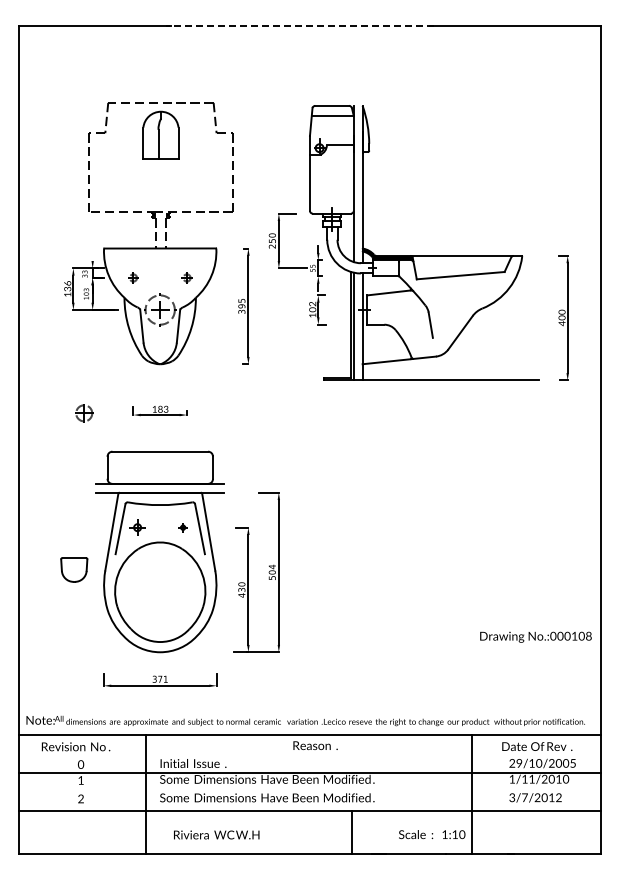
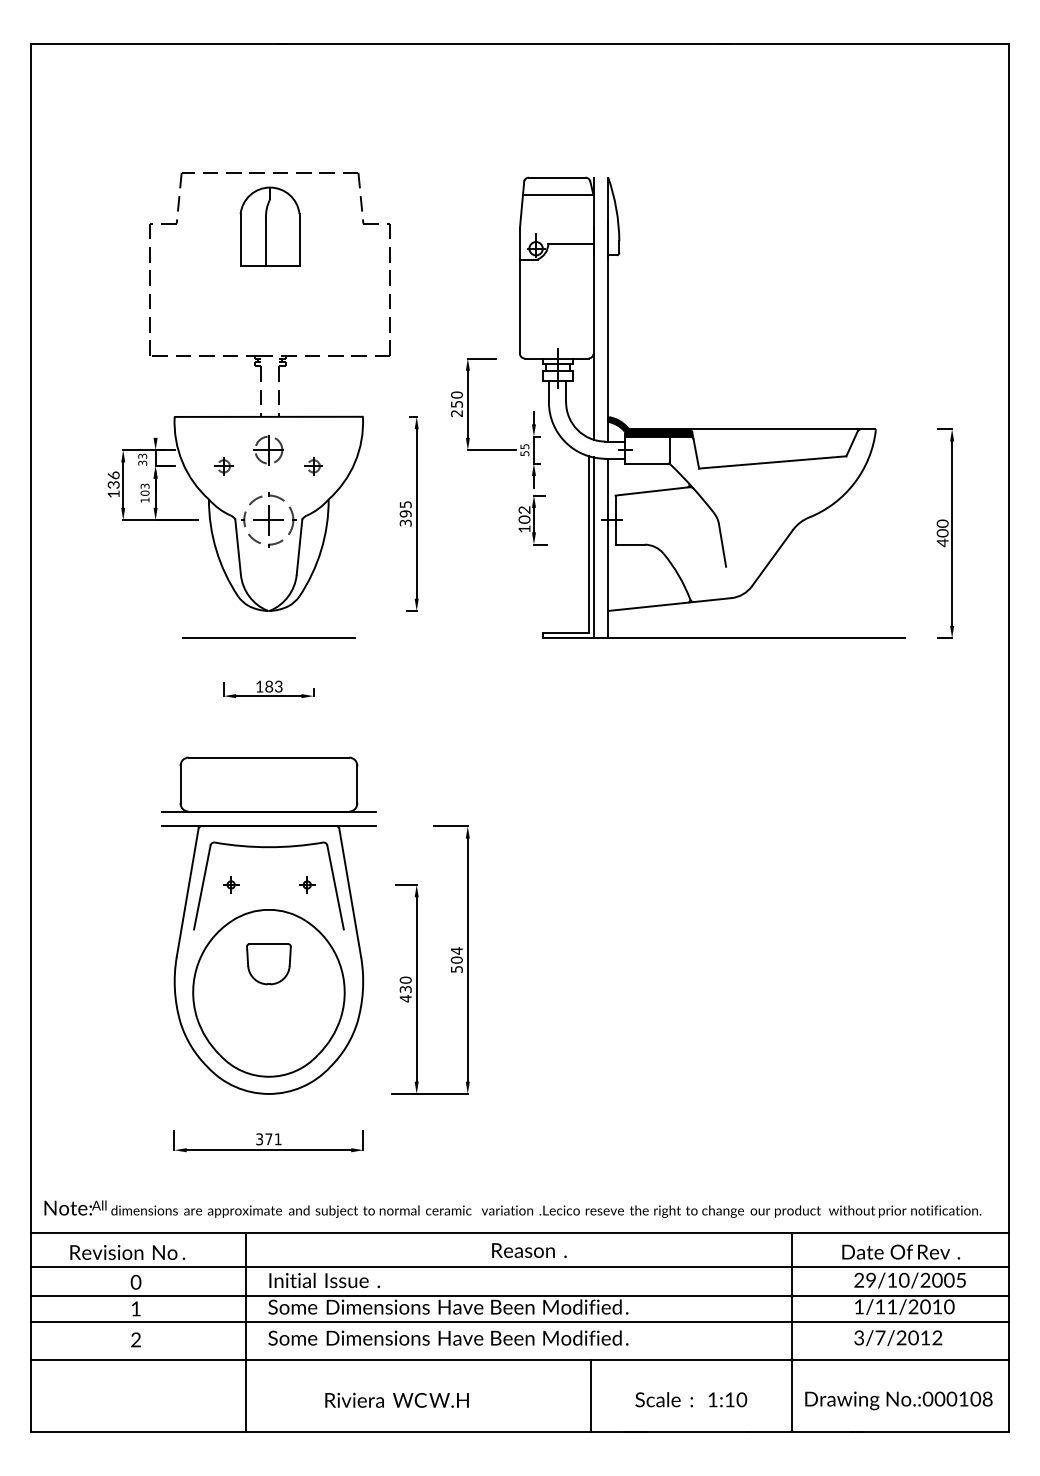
line: (299, 26) -> (502, 44), dashed -> solid
line: (159, 380) -> (267, 638), added
part: (84, 413) -> (269, 450), moved
part: (137, 527) -> (230, 884), size x0.62
part: (74, 569) -> (269, 963), moved
text: (535, 636) -> (898, 1399), moved
line: (309, 755) -> (519, 1267), added
line: (309, 788) -> (519, 1322), added
text: (216, 834) -> (396, 1399), moved
text: (432, 834) -> (691, 1399), moved

